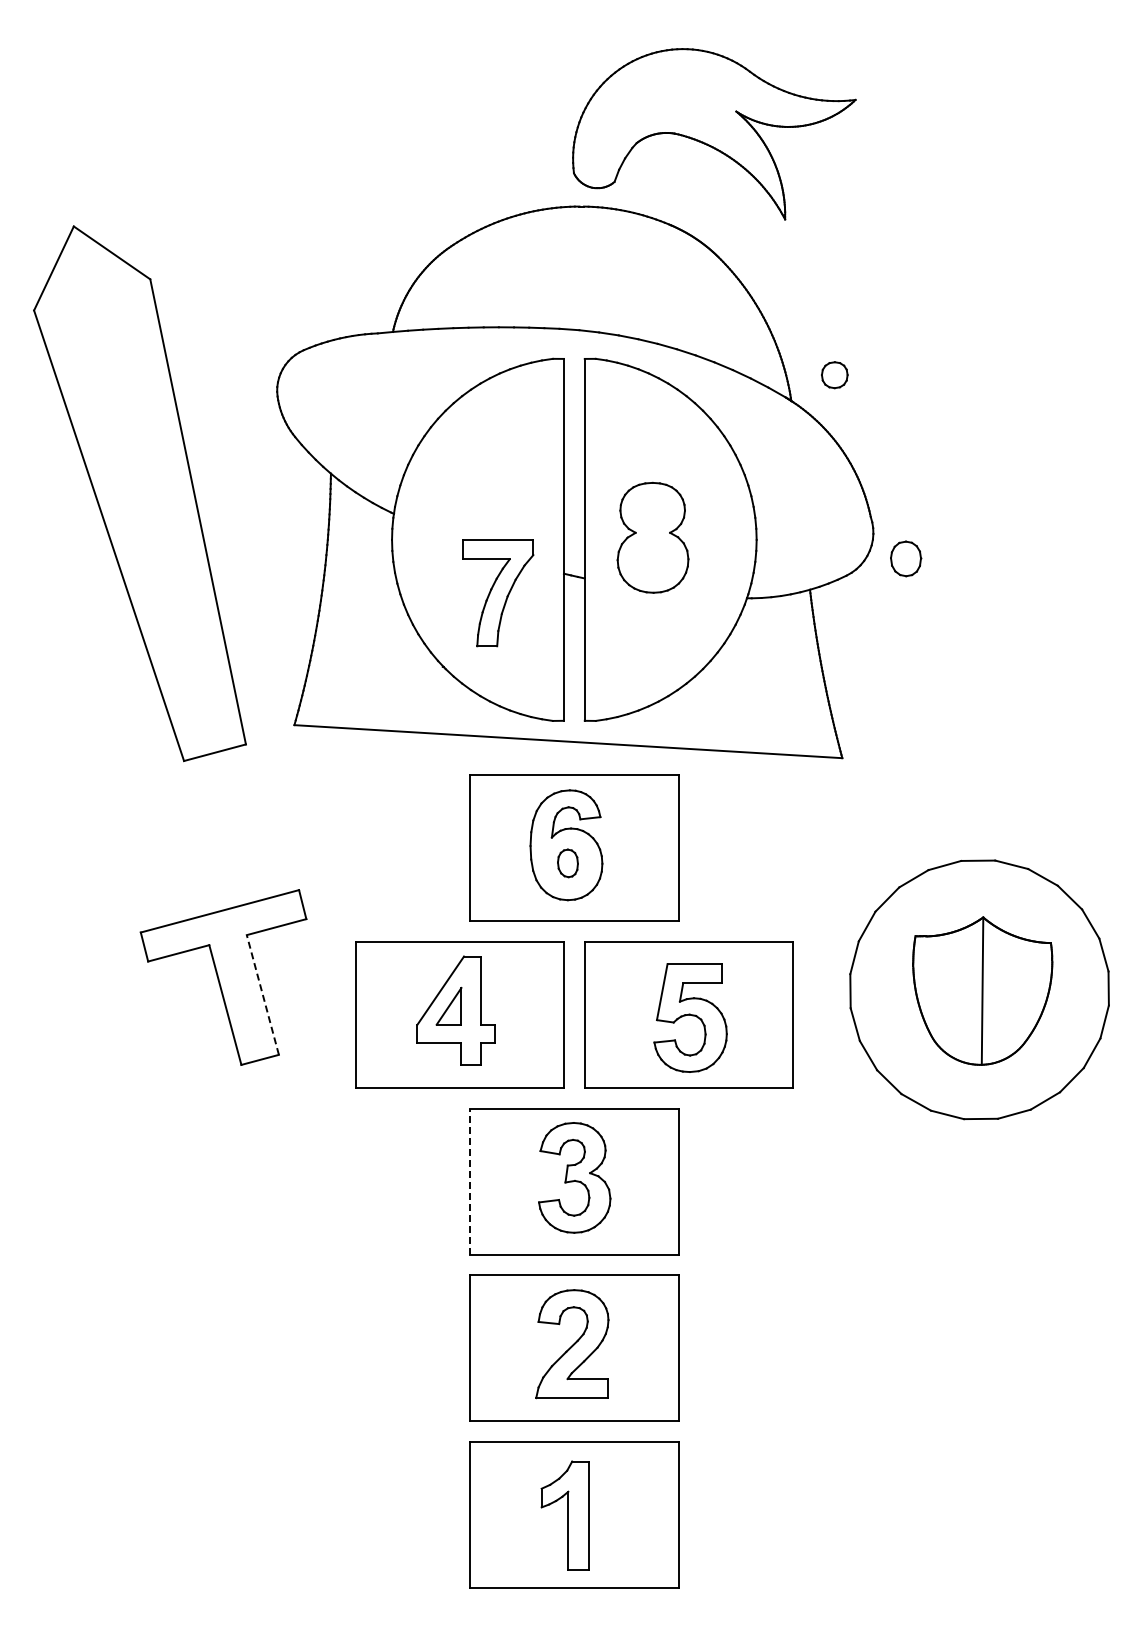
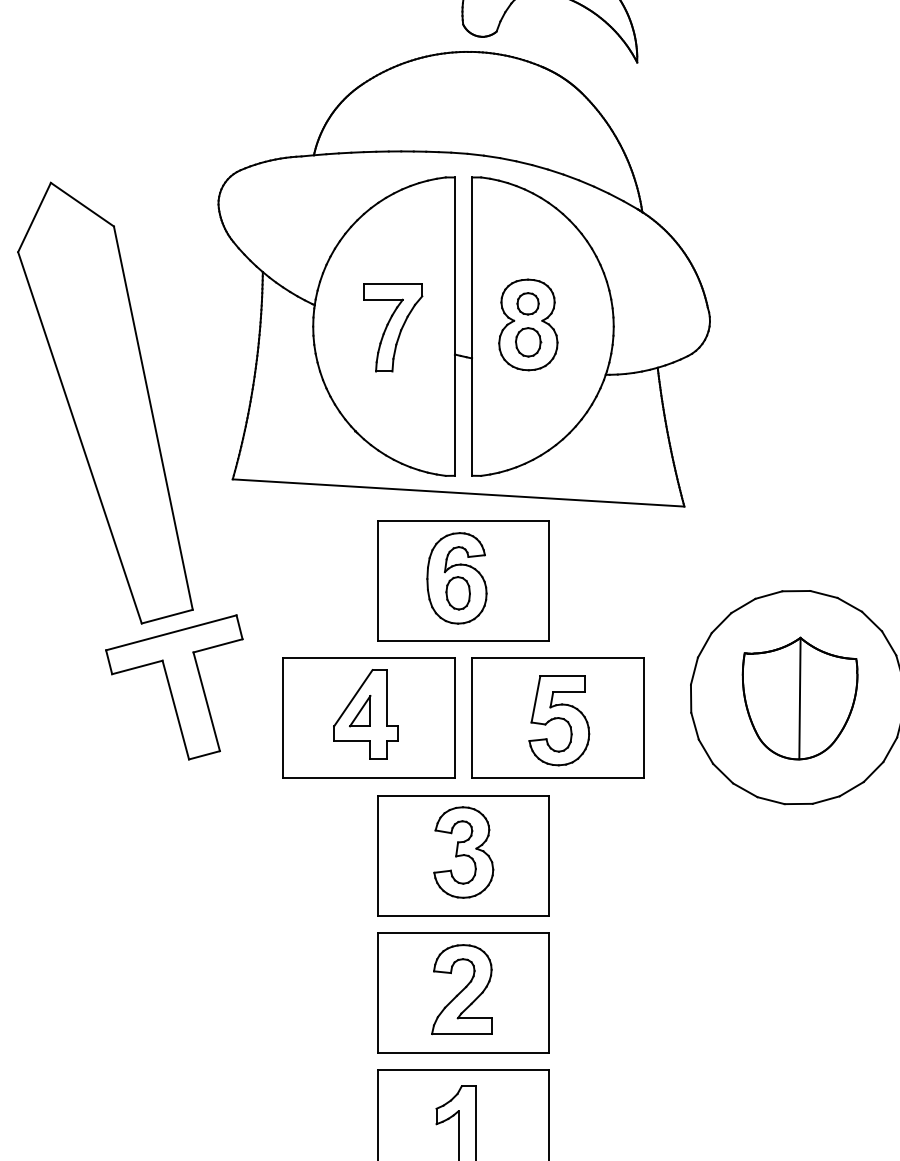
part: (834, 375) -> (527, 304), moved
part: (139, 493) -> (105, 402), moved
part: (906, 558) -> (528, 341), moved
part: (498, 593) -> (393, 327), moved
part: (567, 863) -> (457, 593), size x1.43
line: (262, 994) -> (206, 701), dashed -> solid
line: (470, 1181) -> (377, 855), dashed -> solid

